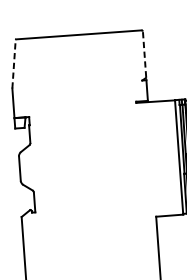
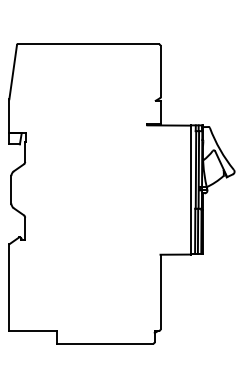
line: (144, 54) -> (160, 71), dashed -> solid
line: (14, 63) -> (13, 71), dashed -> solid

